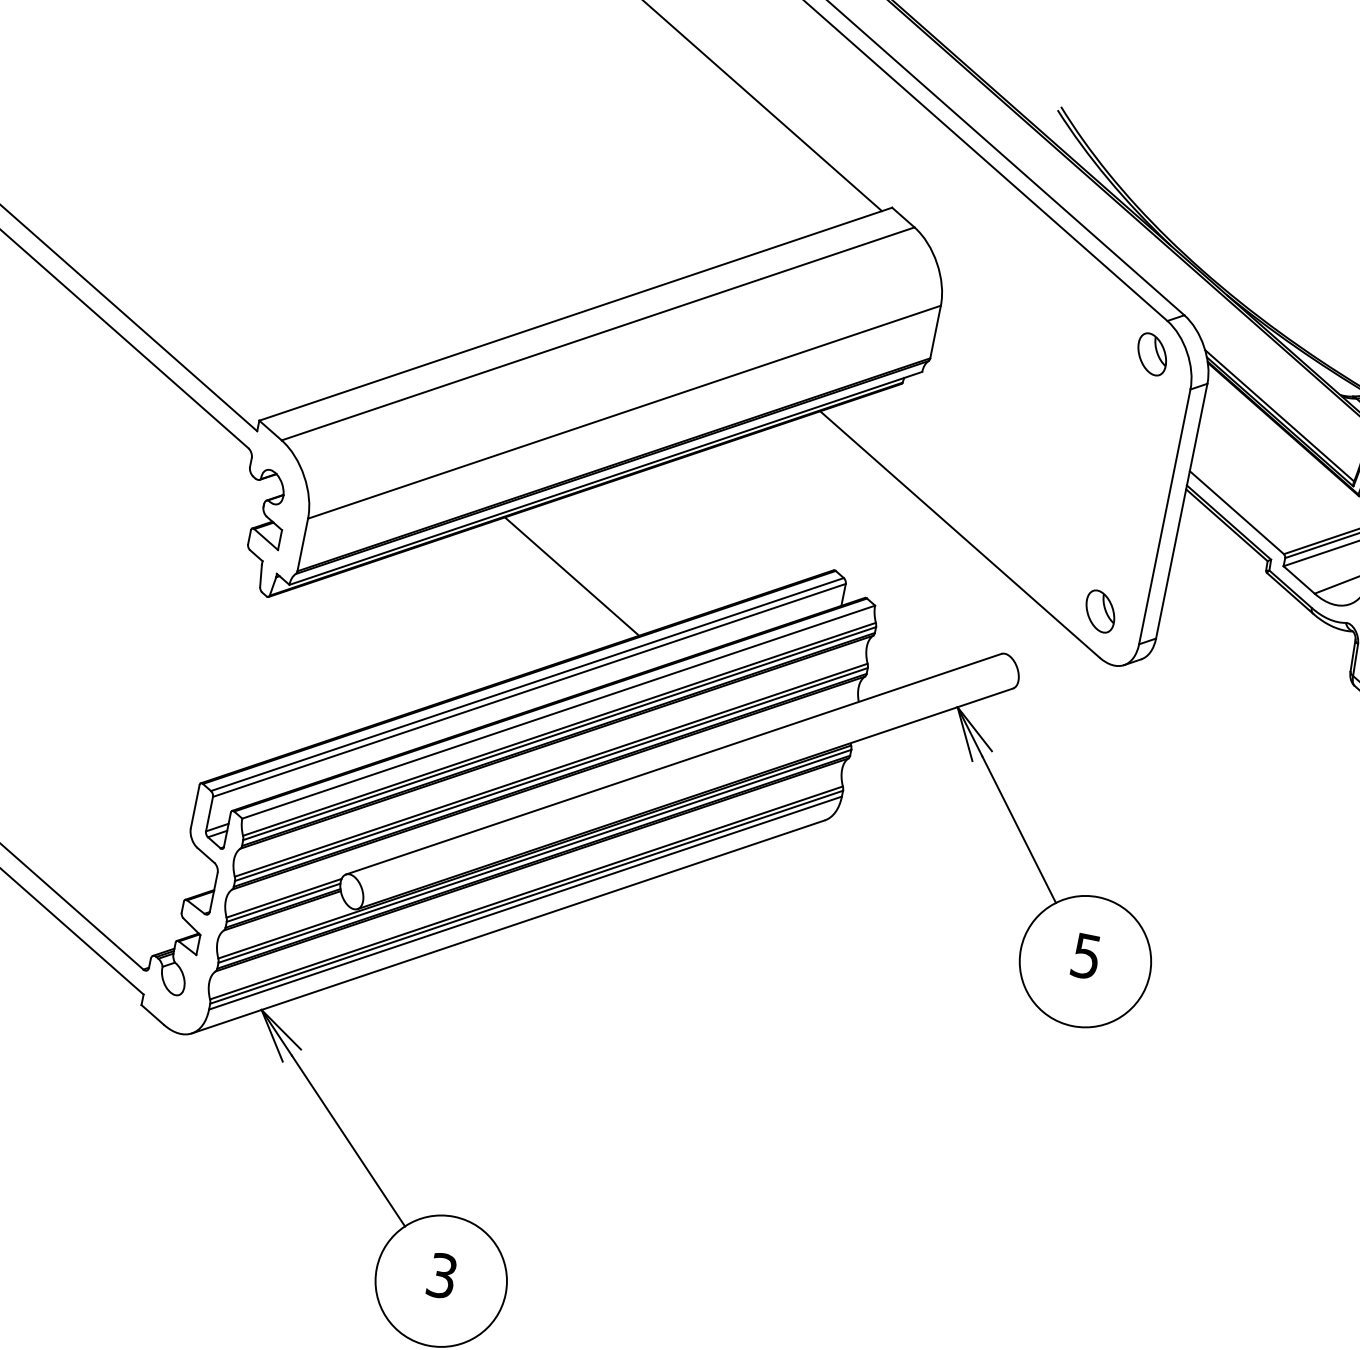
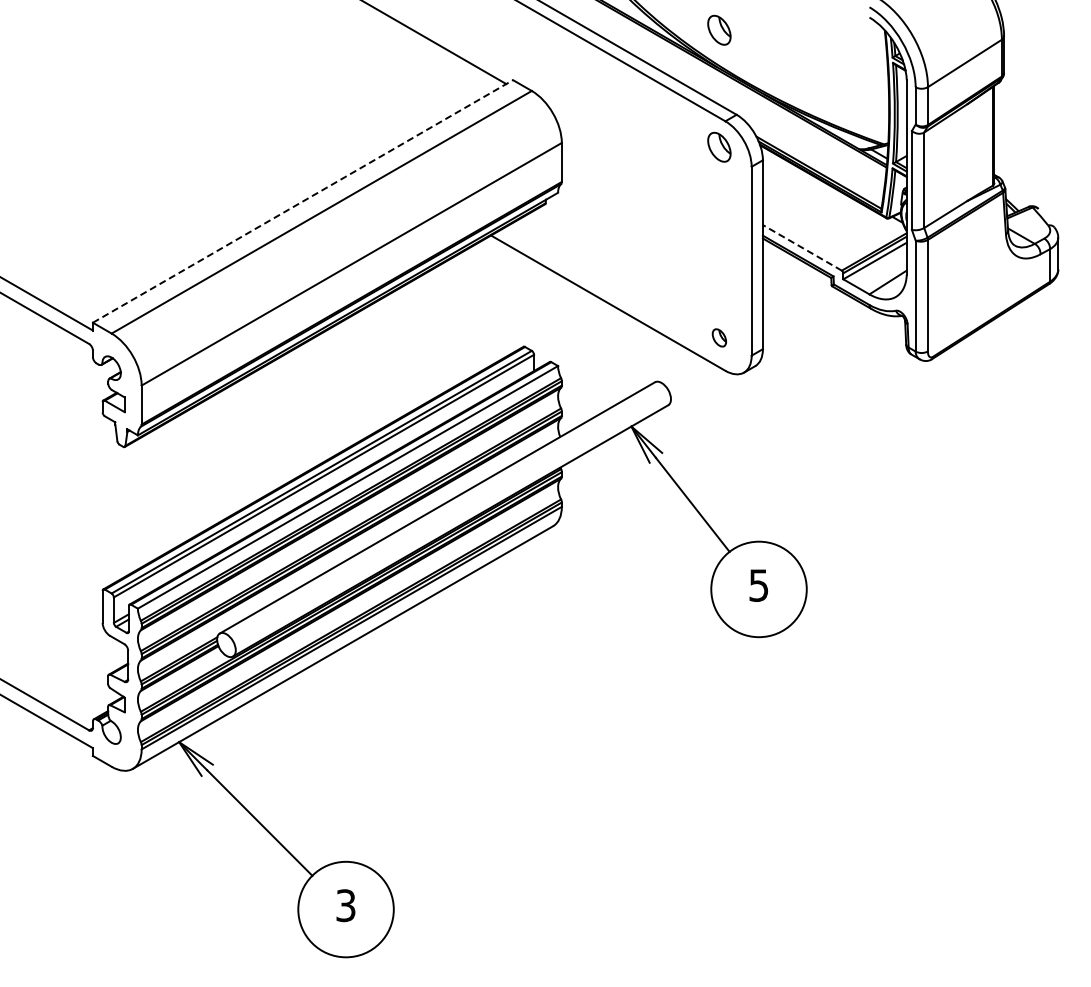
part: (1184, 195) -> (719, 29), added
line: (575, 314) -> (302, 201), solid -> dashed
line: (1237, 512) -> (802, 247), solid -> dashed
line: (571, 575) -> (337, 388), removed
part: (1100, 611) -> (719, 337), size x0.6

